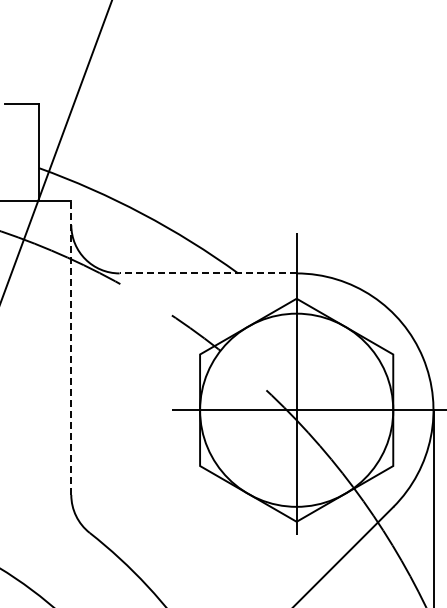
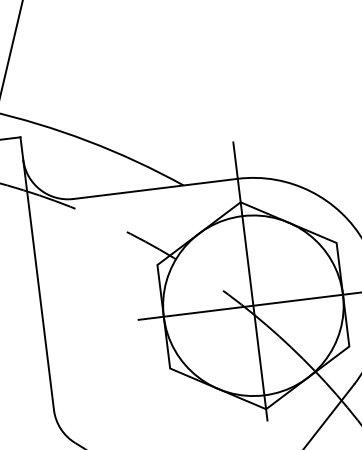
line: (208, 273) -> (156, 188), dashed -> solid
line: (71, 347) -> (37, 273), dashed -> solid

